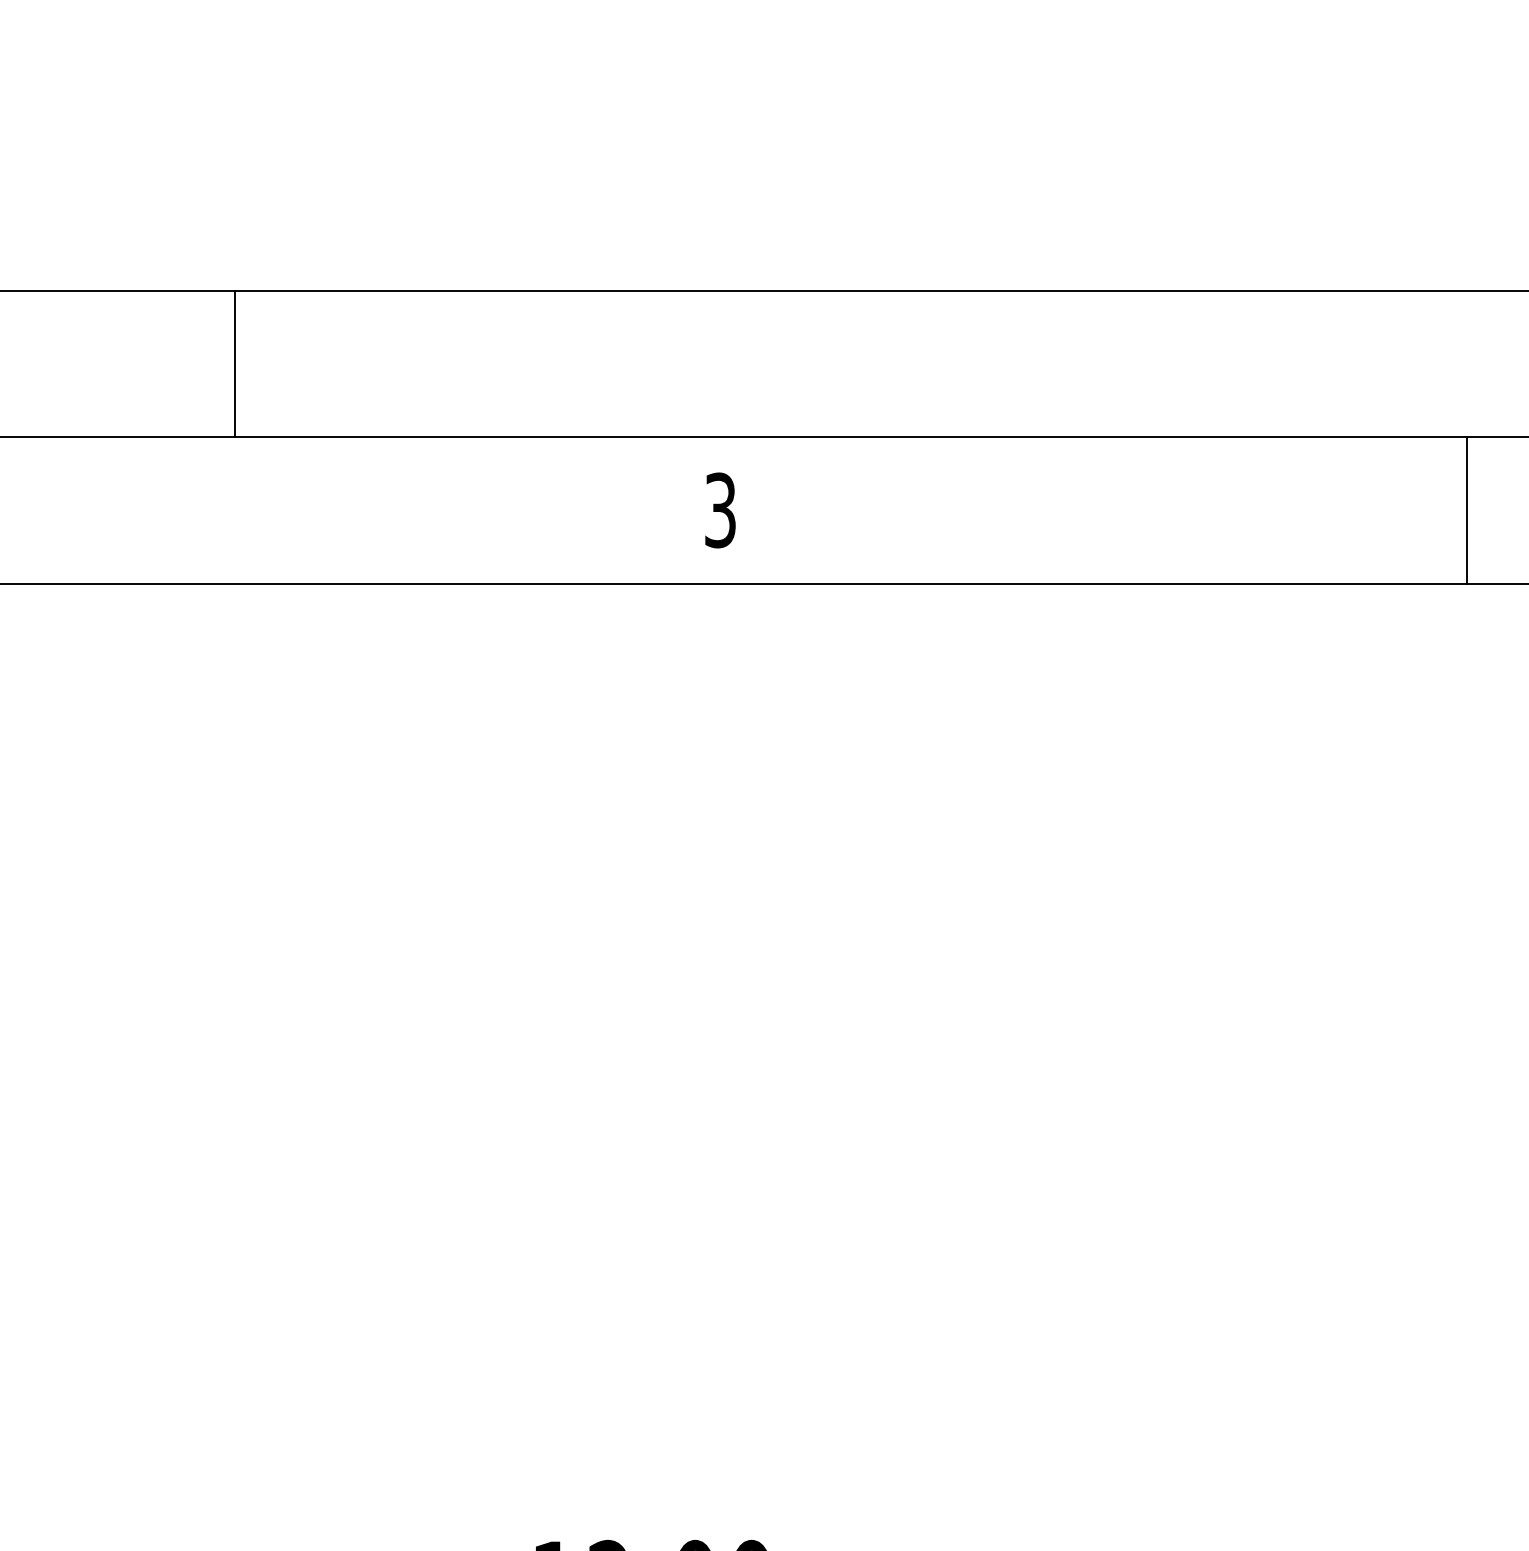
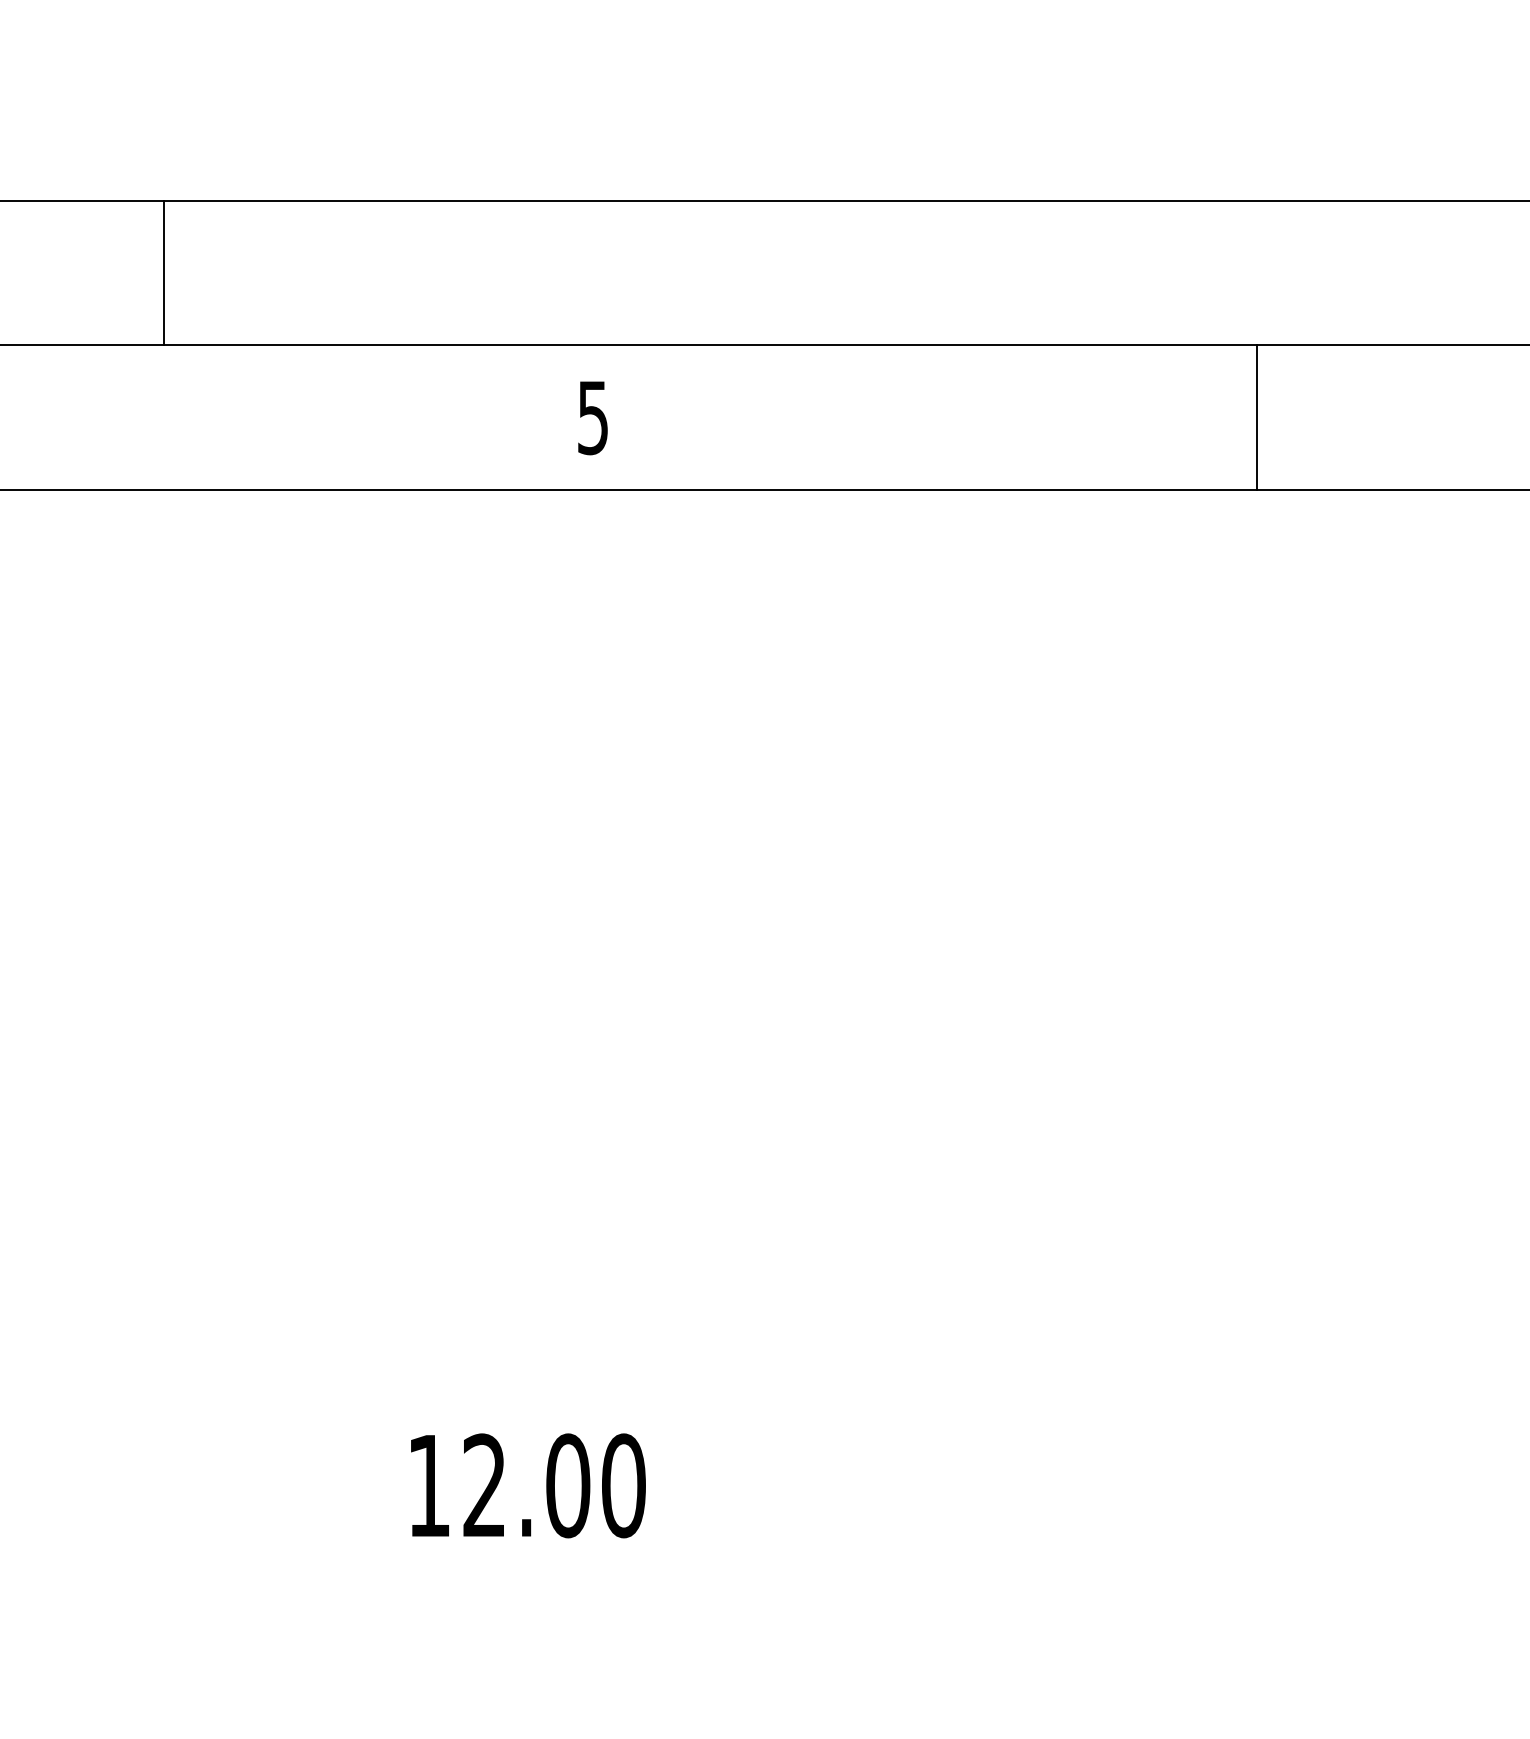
line: (235, 363) -> (164, 272), moved
text: (720, 510) -> (593, 417), 3 -> 5
line: (1466, 510) -> (1257, 417), moved

